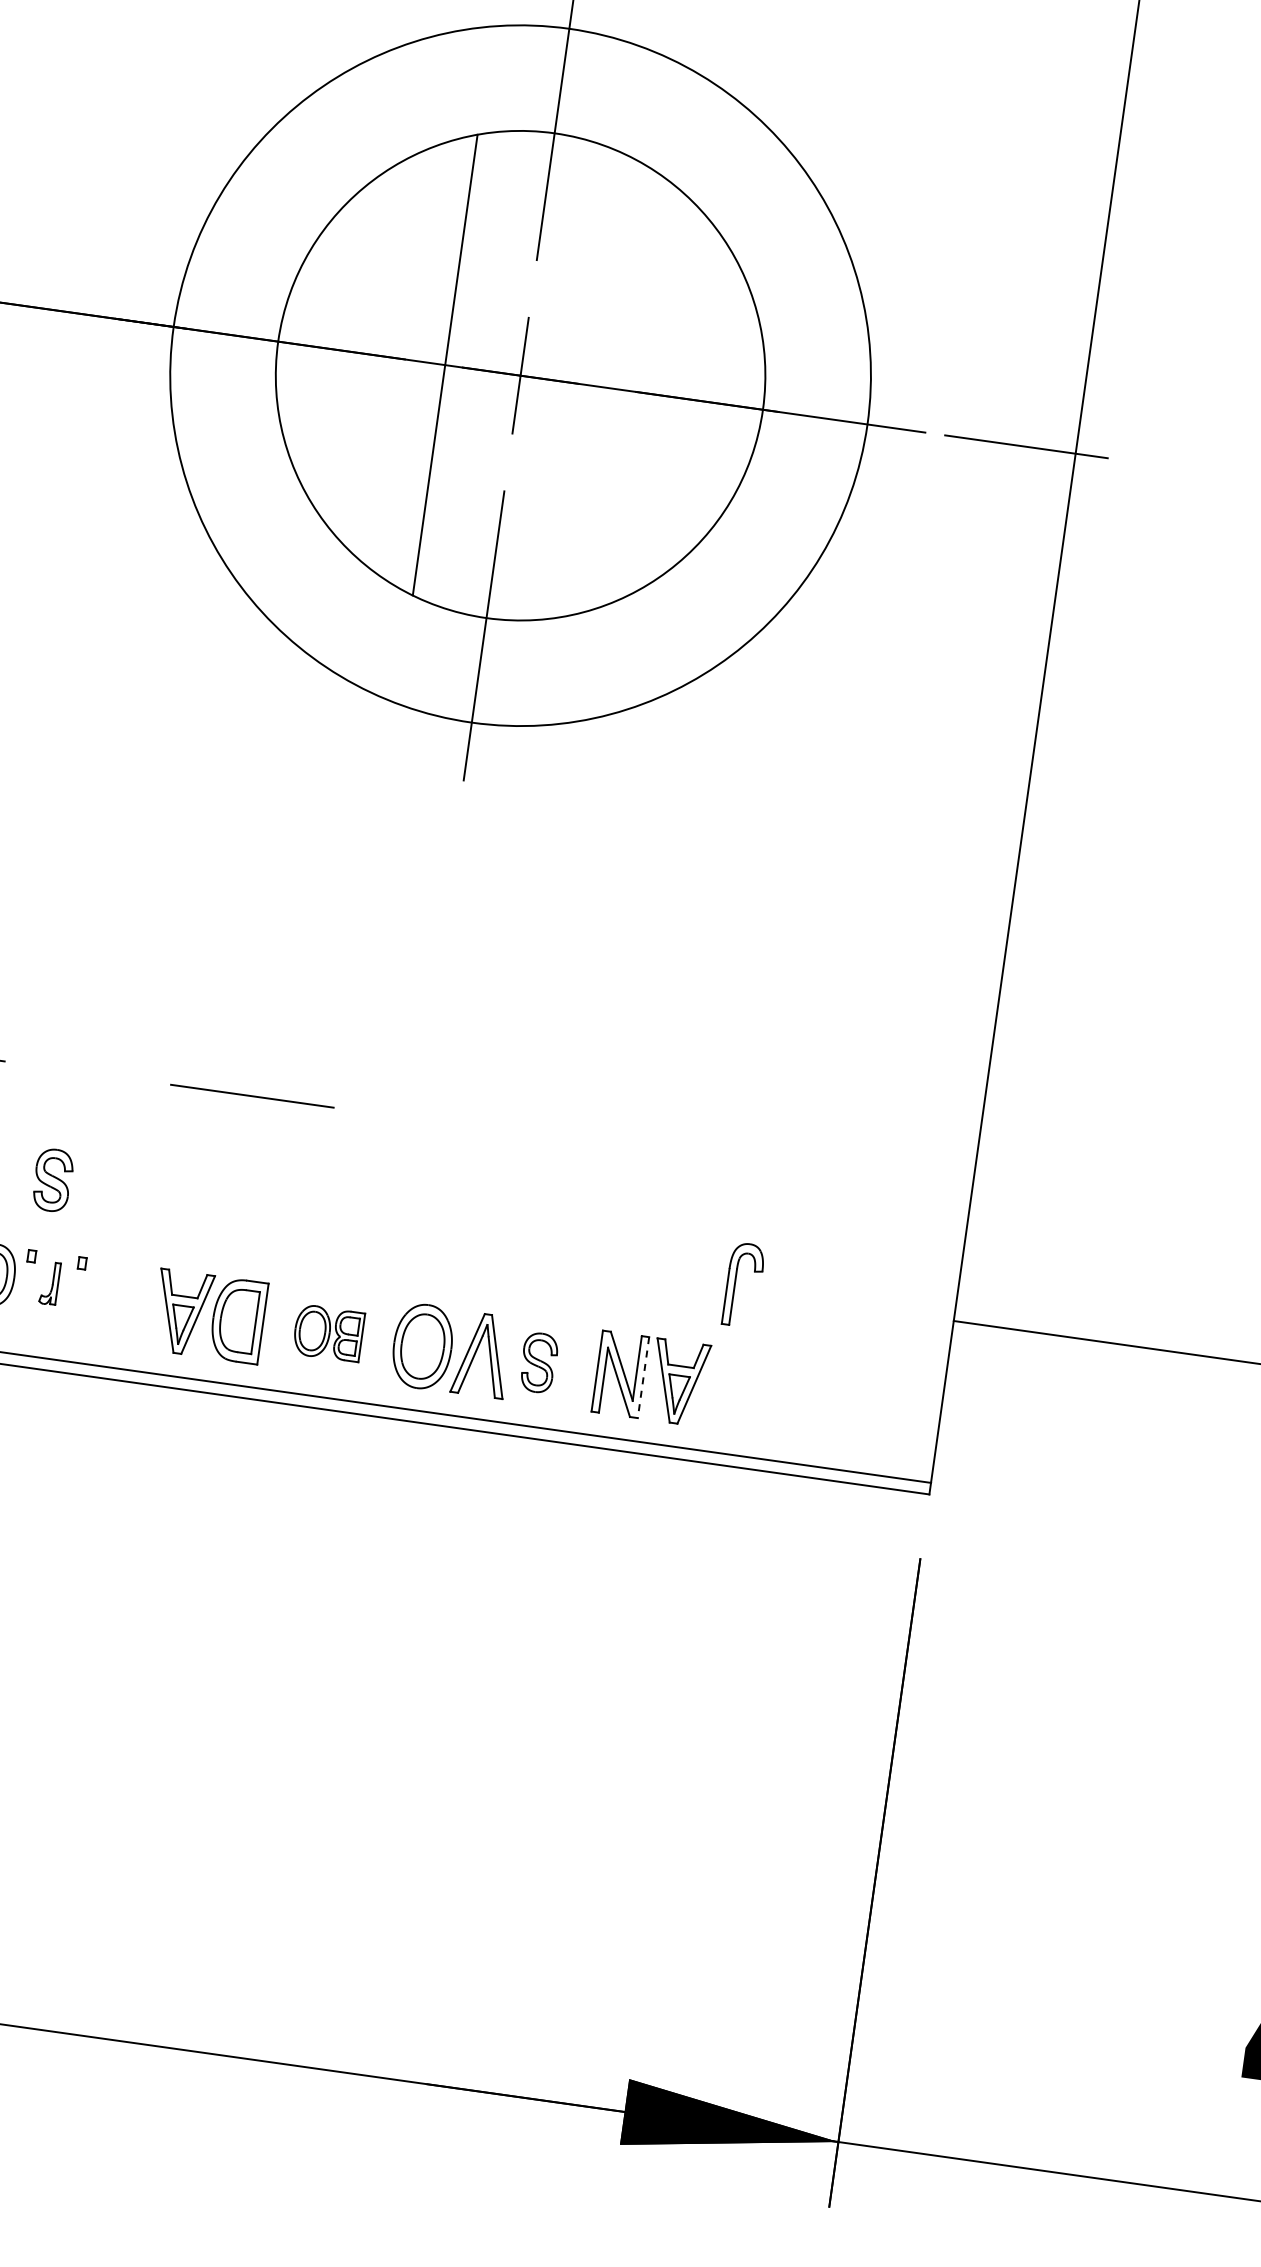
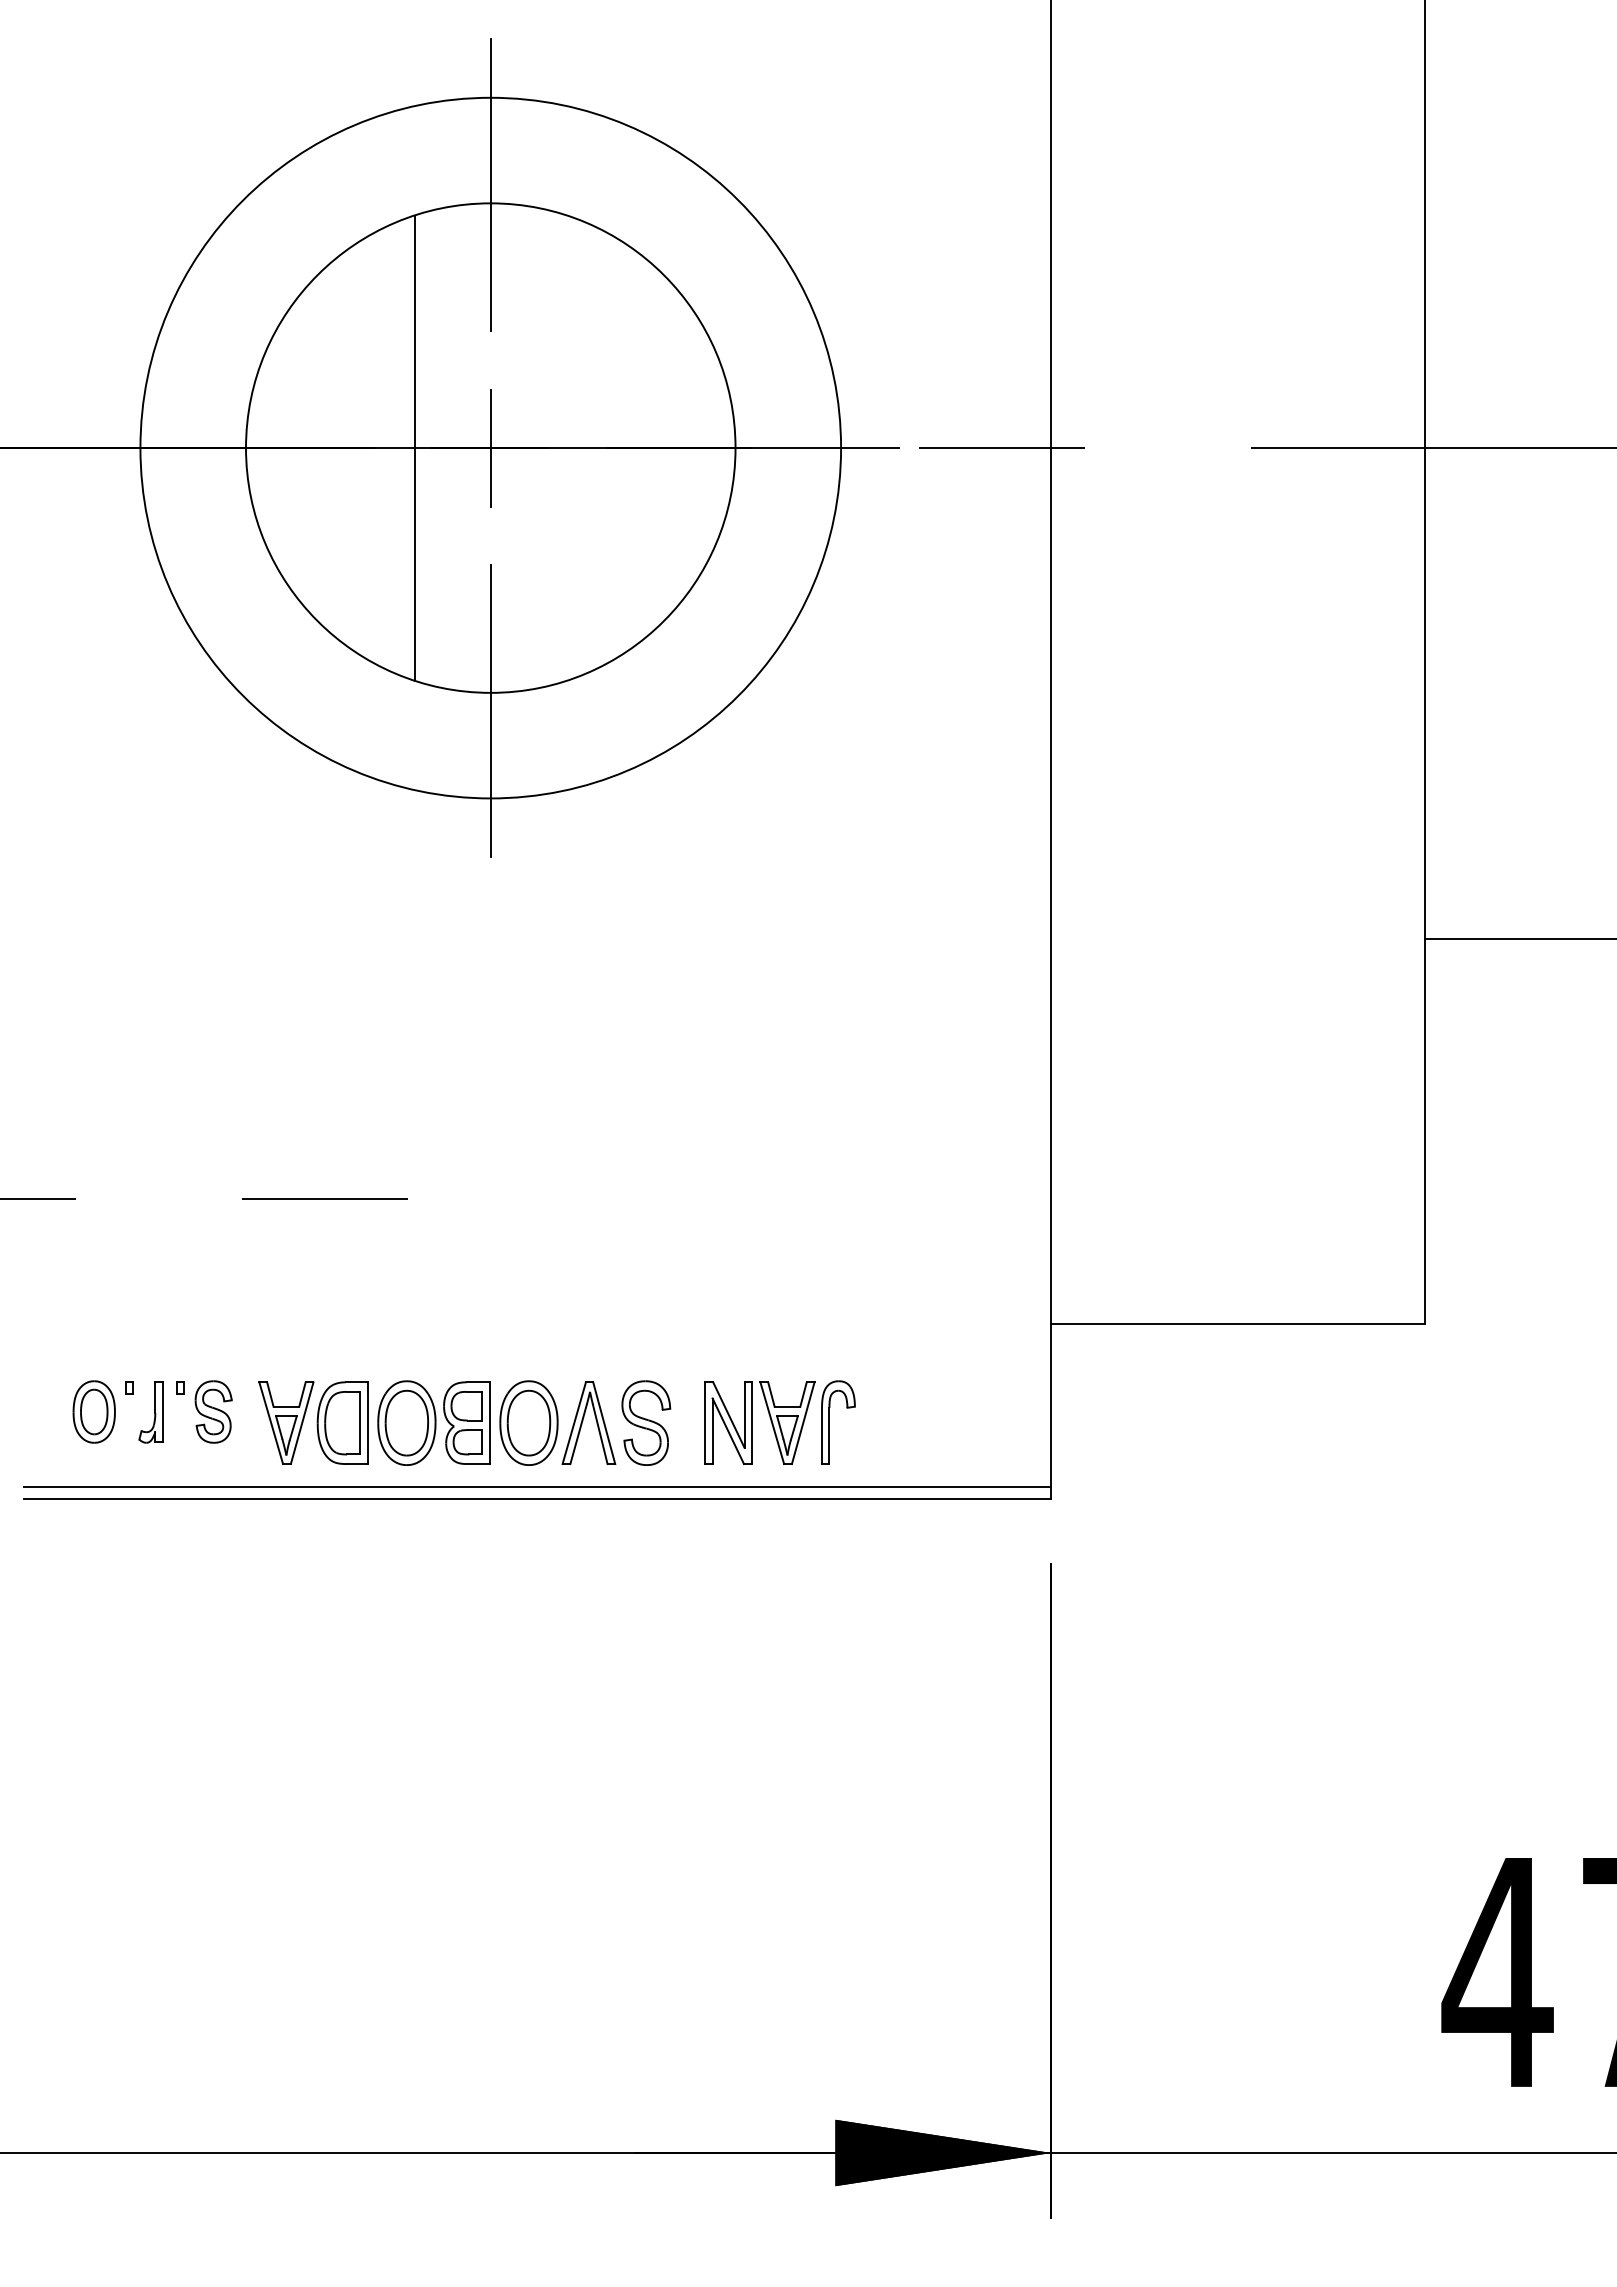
part: (52, 1179) -> (213, 1411), moved
part: (49, 1283) -> (150, 1412), size x1.43
part: (735, 1283) -> (829, 1422), moved
part: (328, 1332) -> (433, 1422), size x1.67
part: (539, 1362) -> (646, 1422), size x1.43
line: (643, 1377) -> (751, 1423), dashed -> solid

